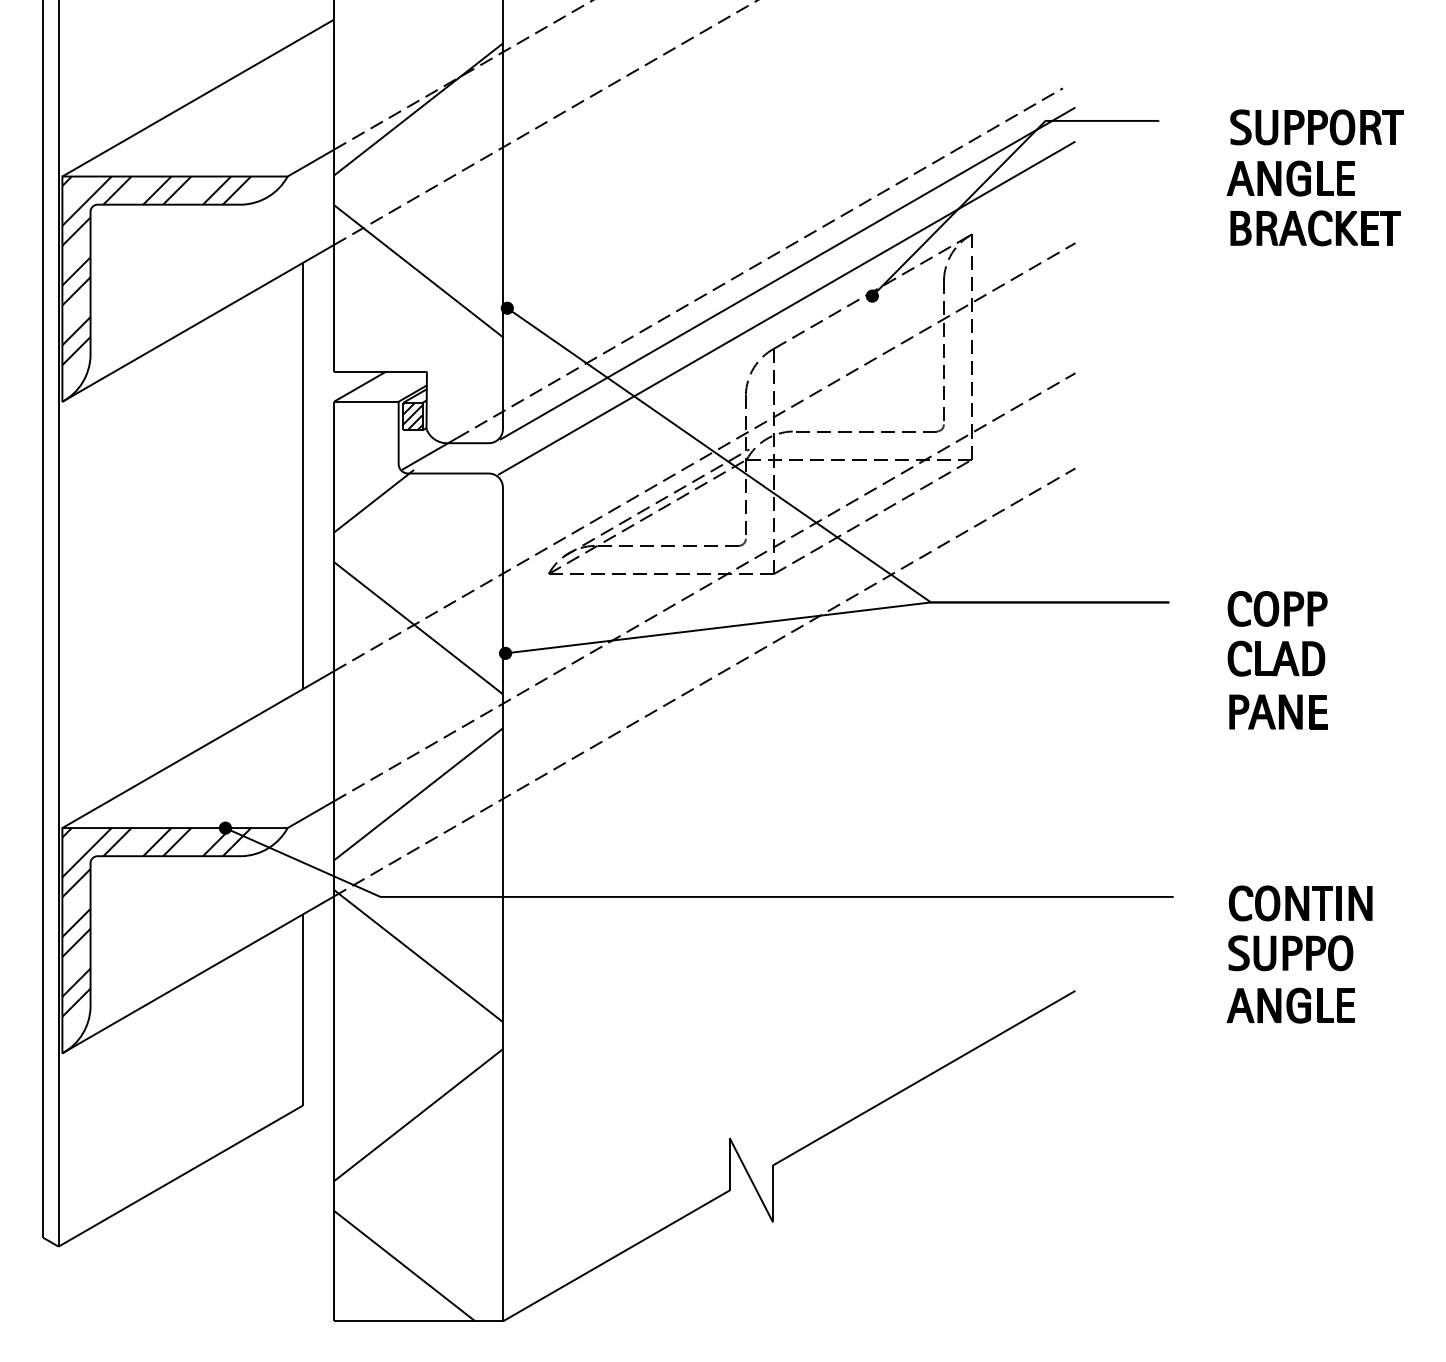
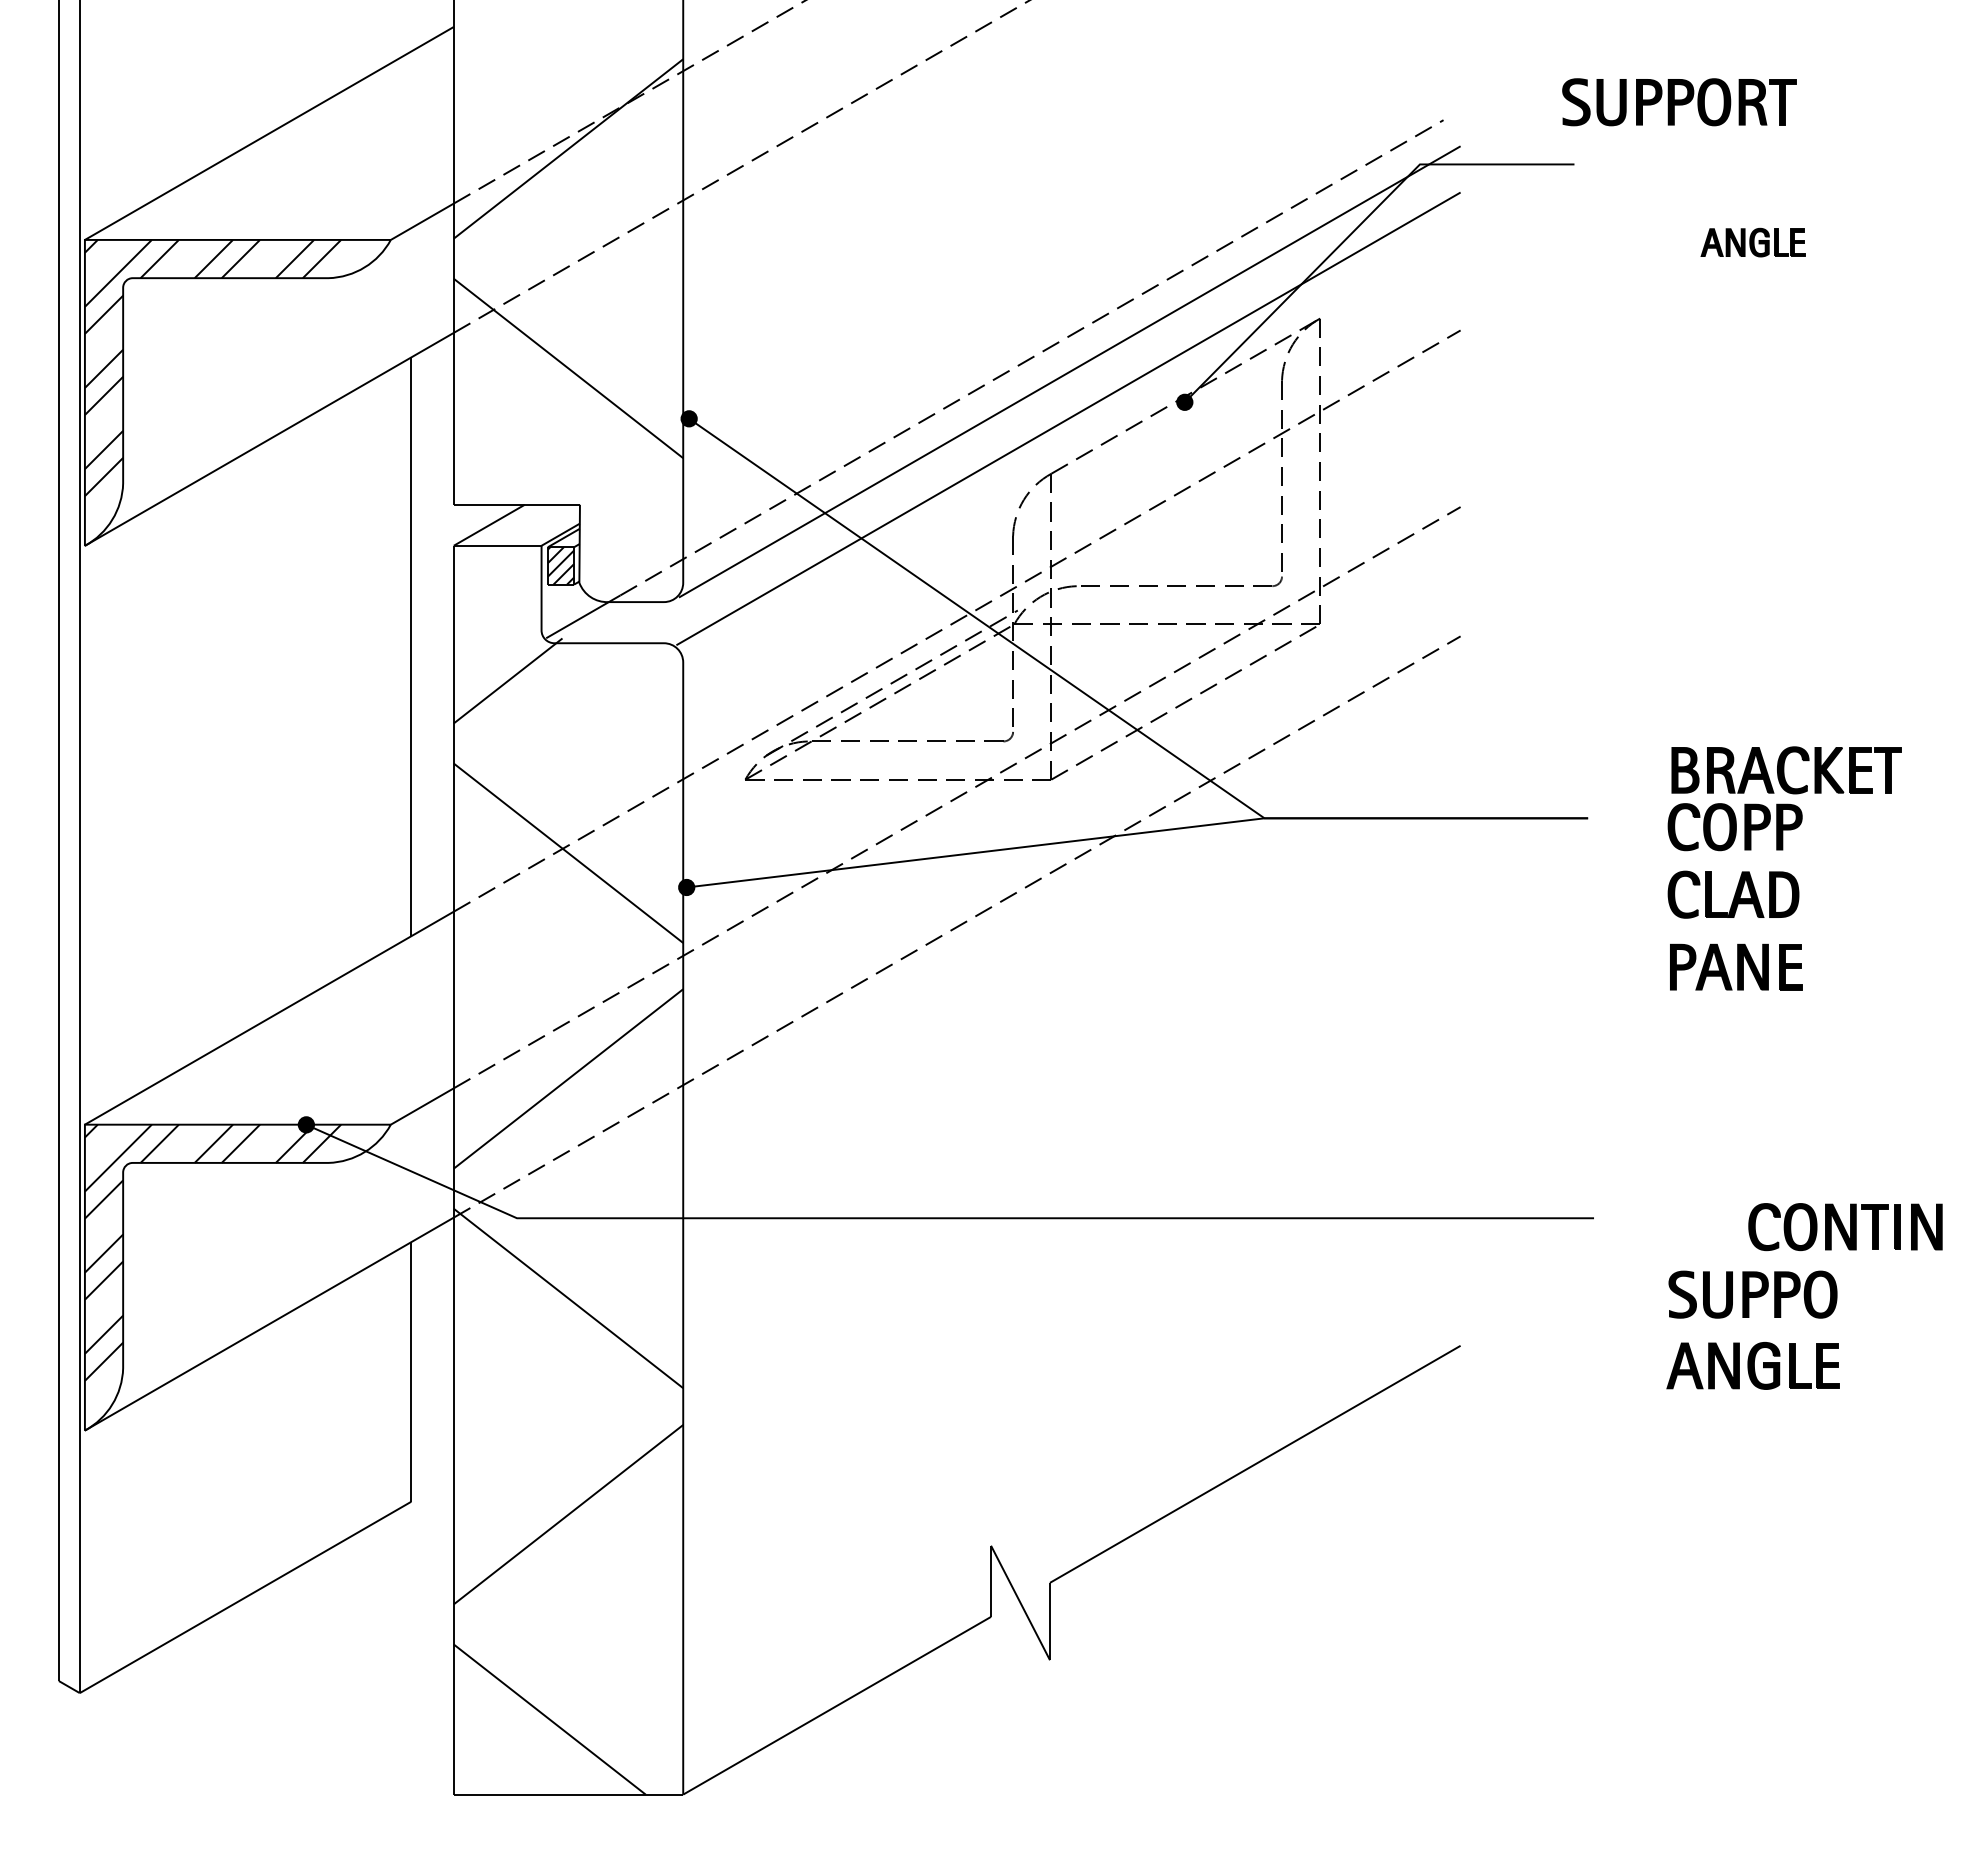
part: (1316, 127) -> (1679, 102), moved
part: (1290, 178) -> (1752, 242), size x0.6
part: (1315, 228) -> (1786, 770), moved
part: (1300, 903) -> (1845, 1227), moved

